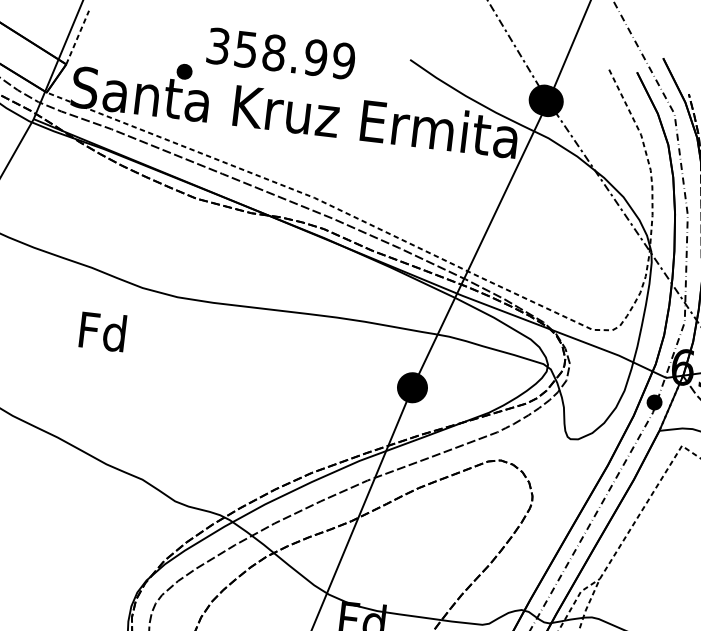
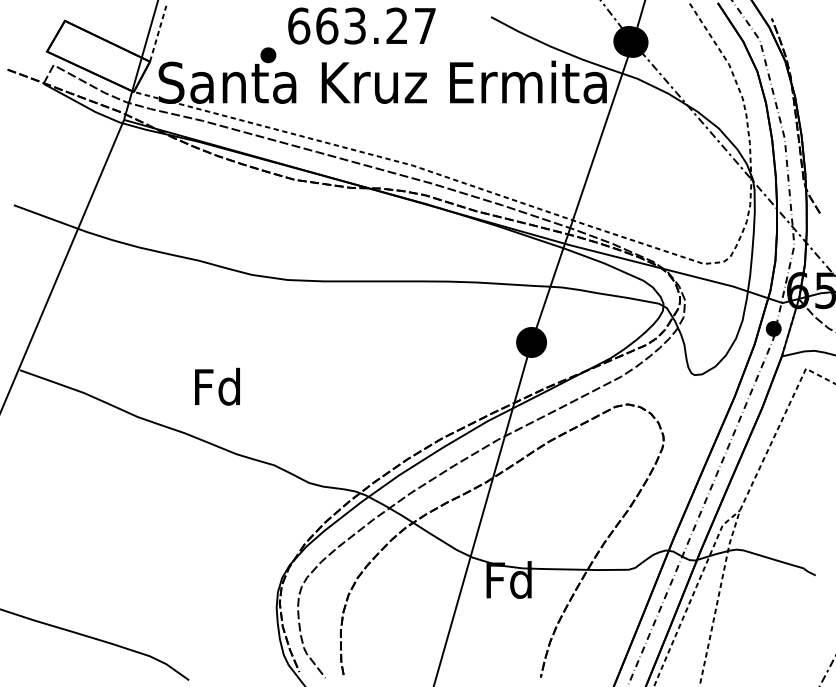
text: (281, 53) -> (362, 25), 358.99 -> 663.27
text: (102, 331) -> (217, 386), moved

